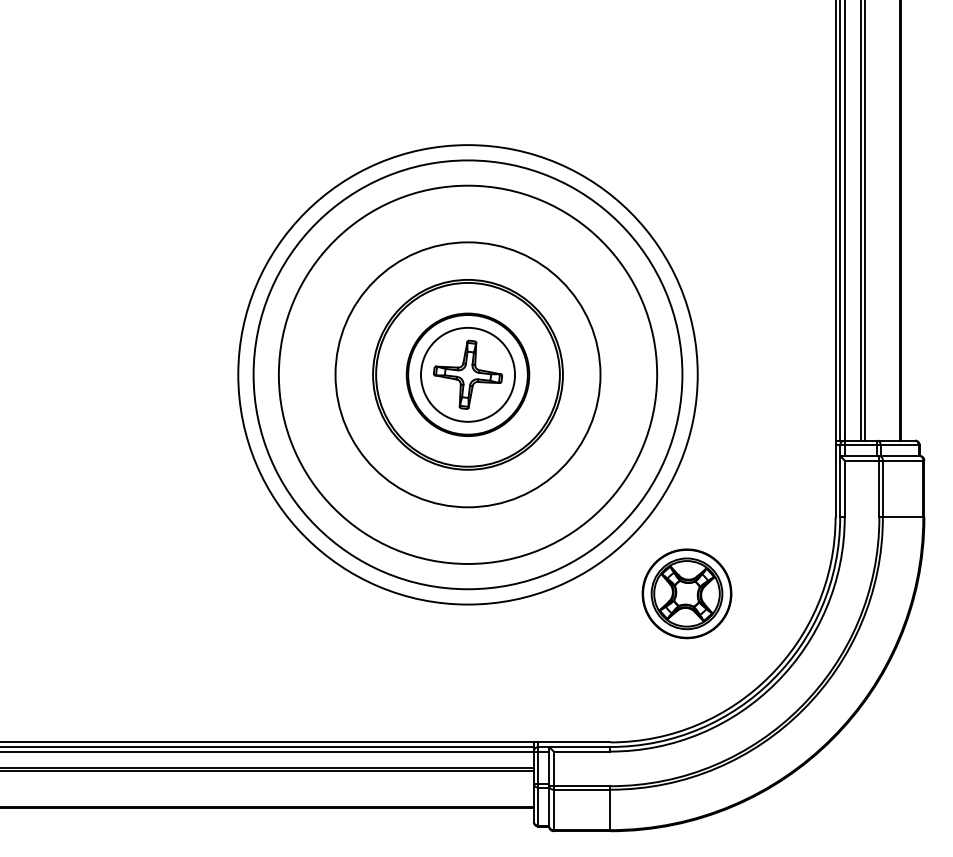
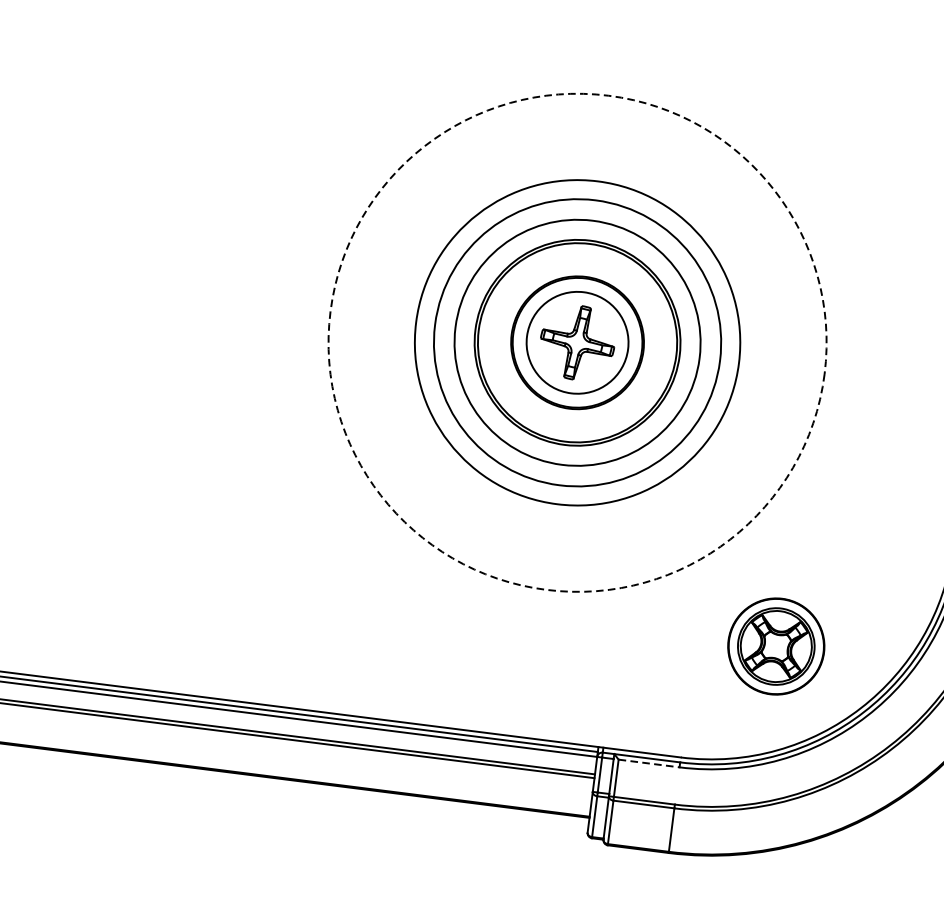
circle: (467, 374) -> (577, 342), size x0.6
circle: (467, 374) -> (577, 342), size x0.7
circle: (467, 374) -> (577, 342), solid -> dashed
part: (686, 593) -> (775, 646), moved
line: (582, 751) -> (649, 763), solid -> dashed

